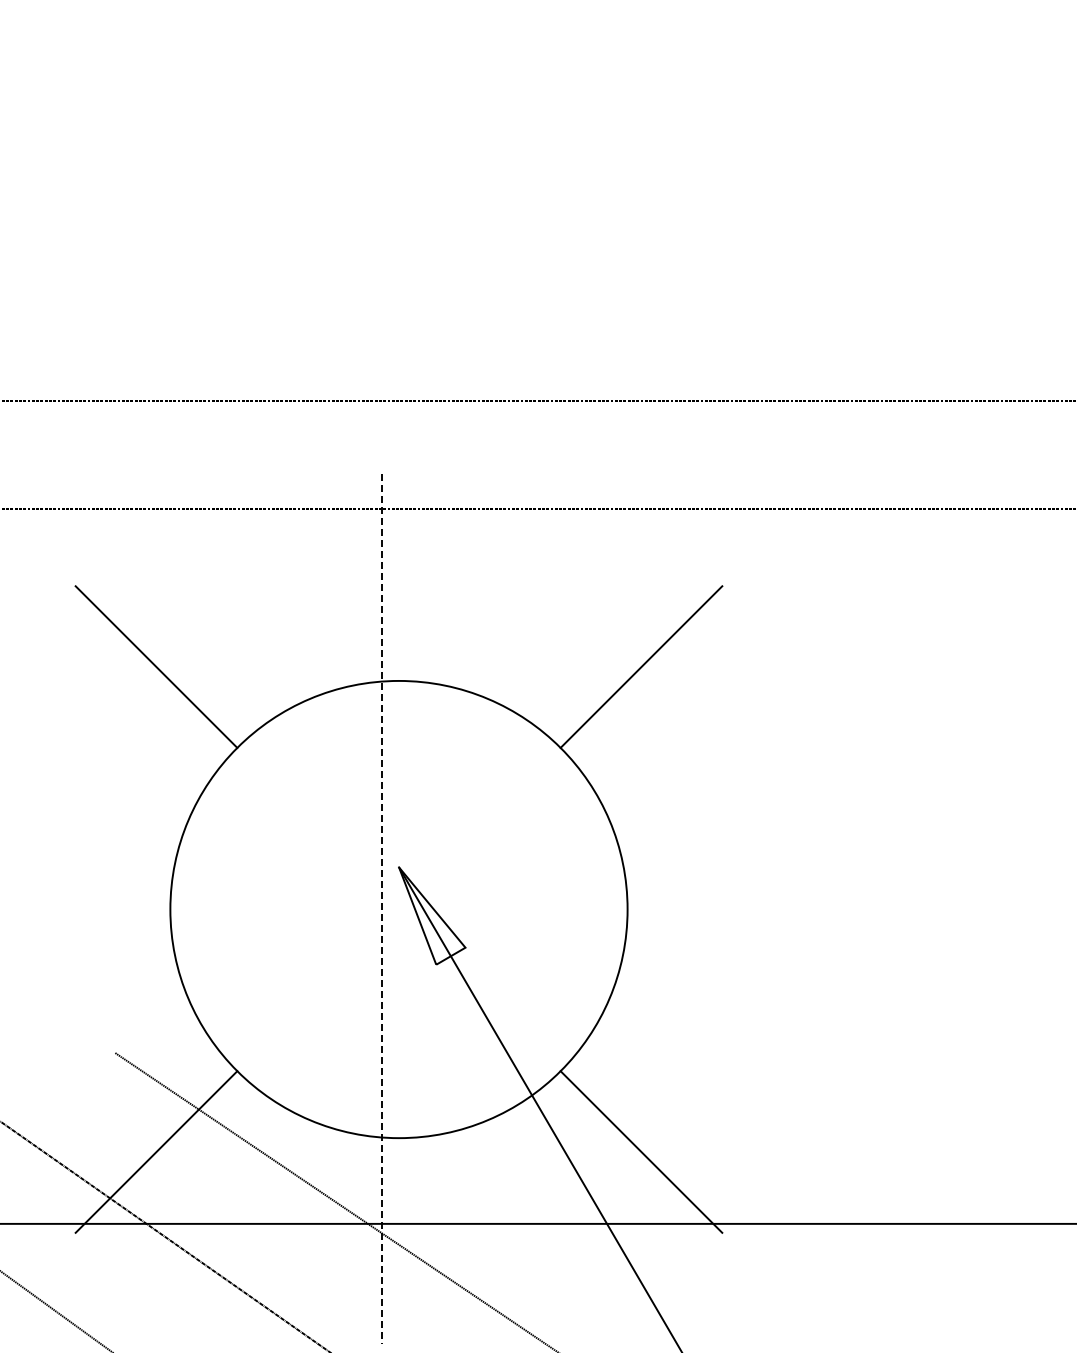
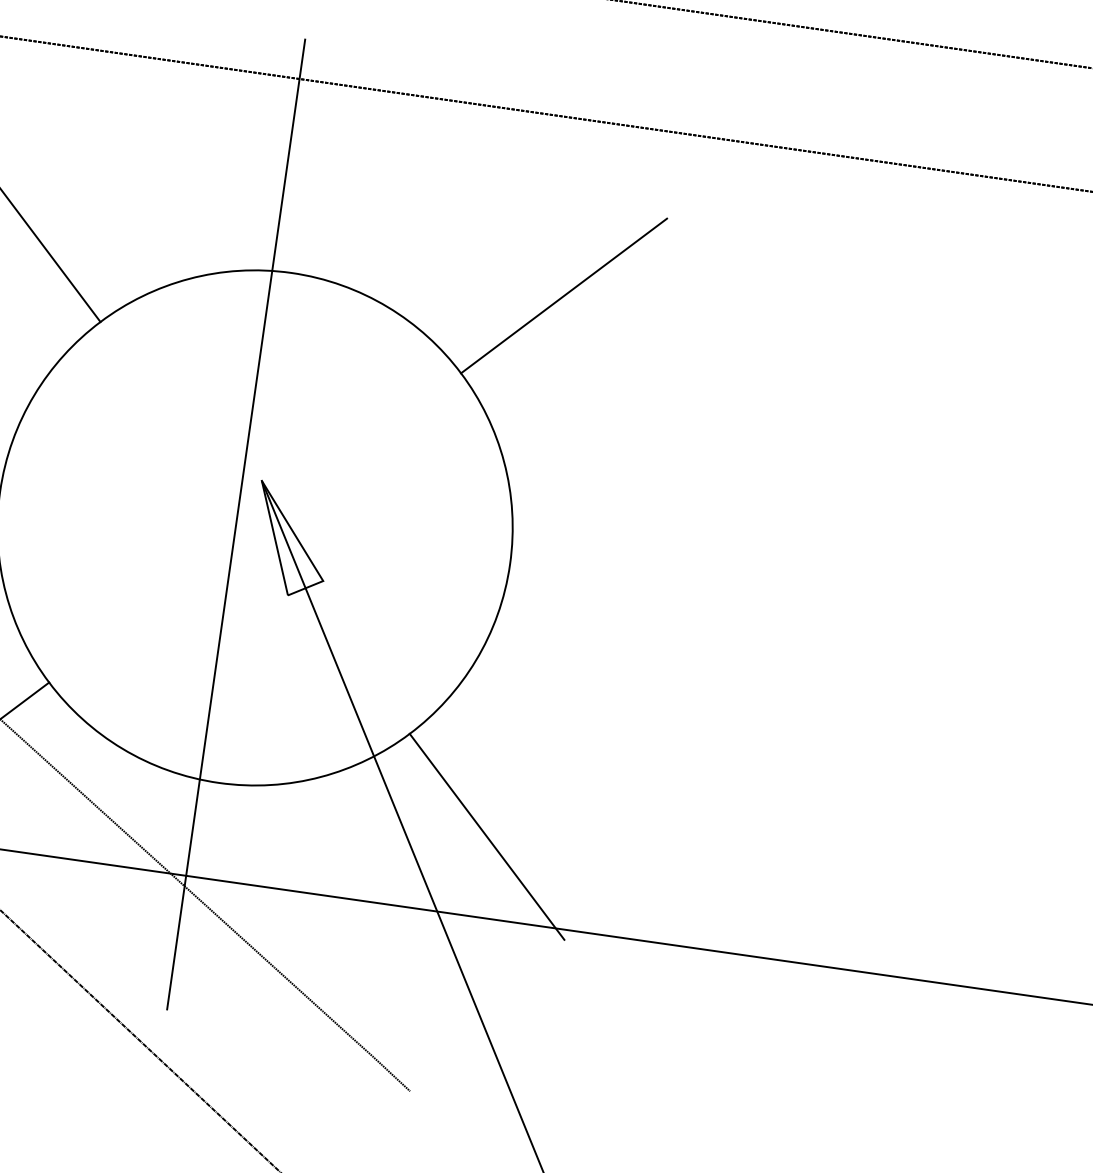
line: (381, 908) -> (235, 523), dashed -> solid

